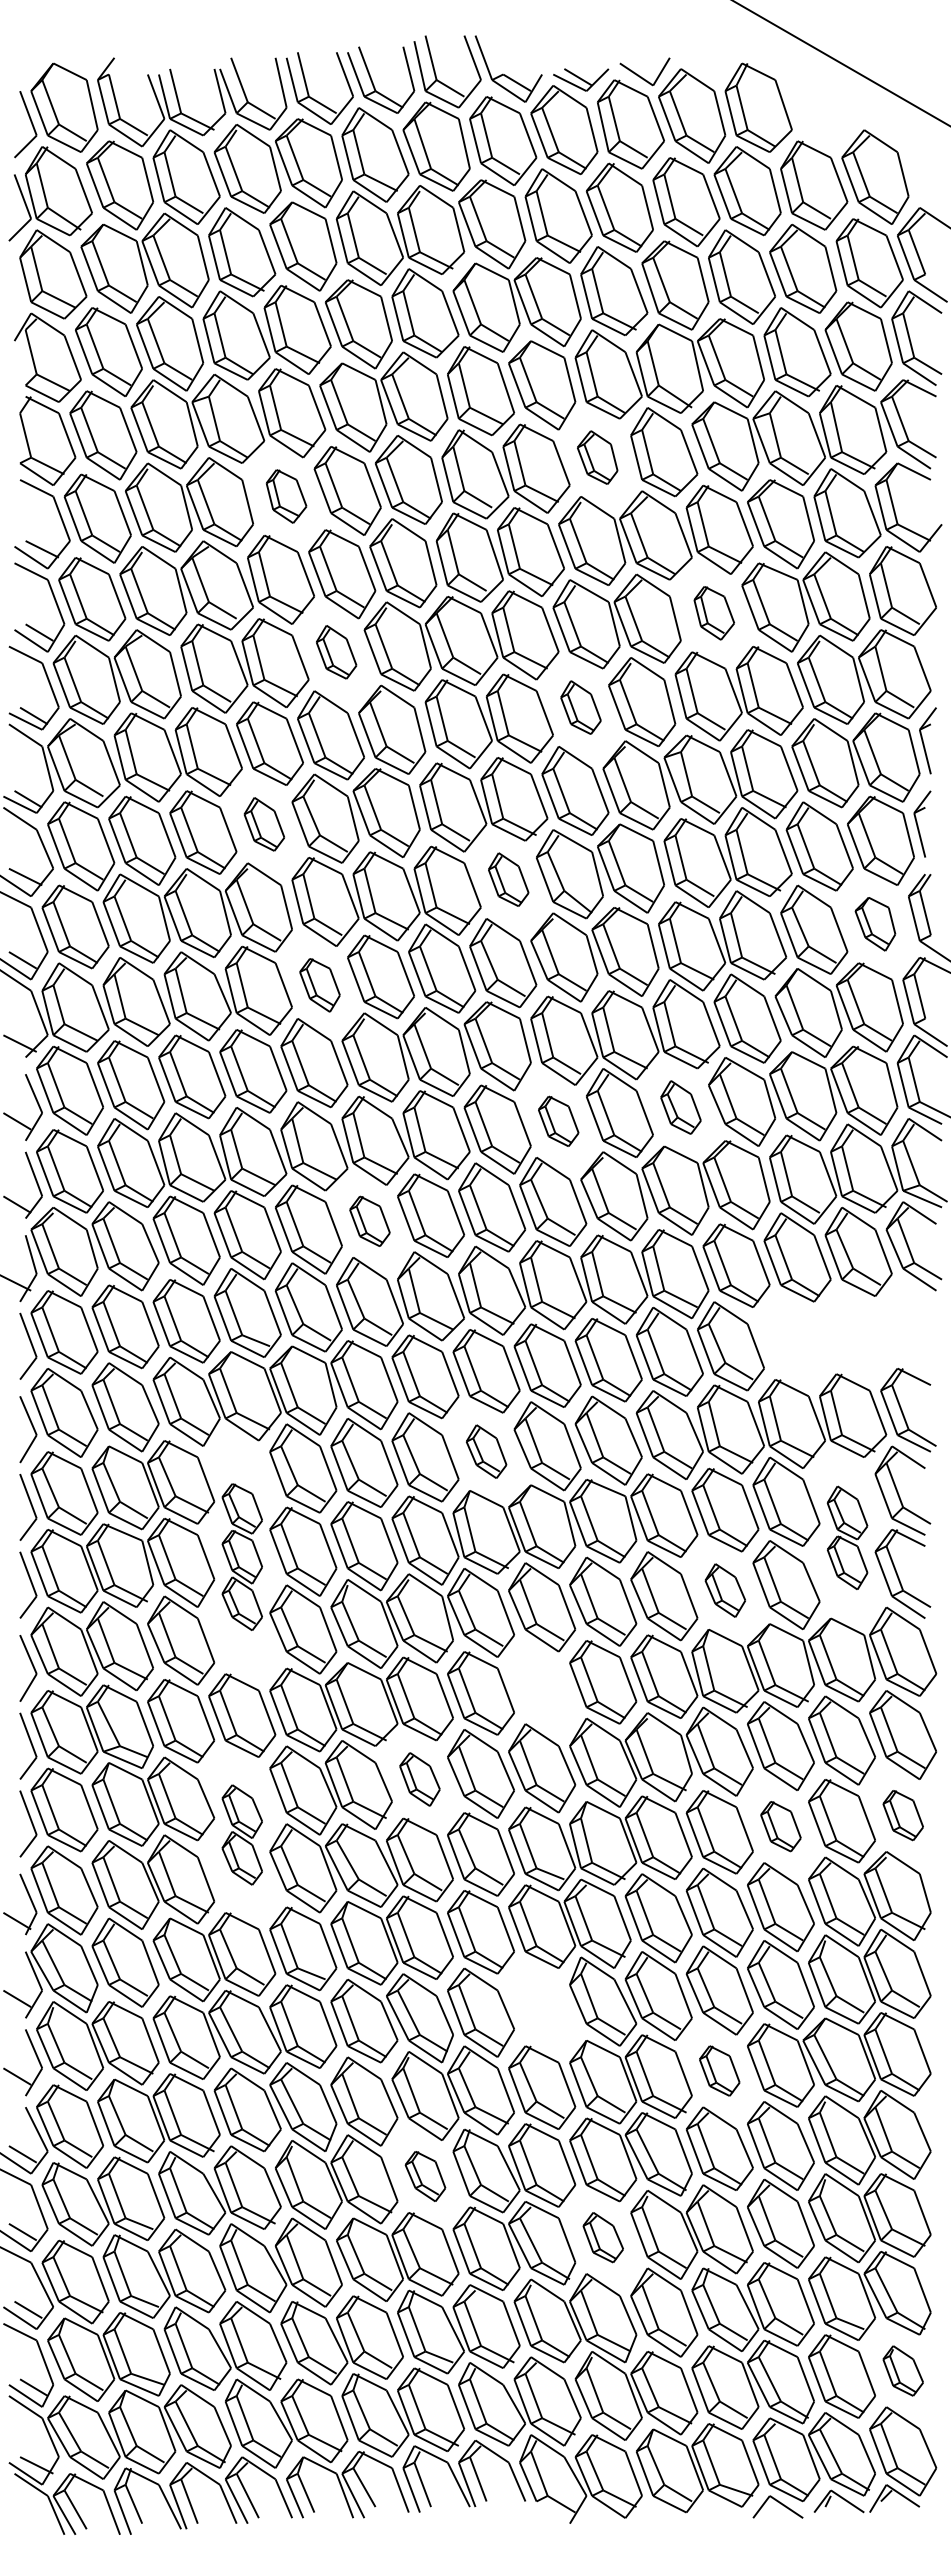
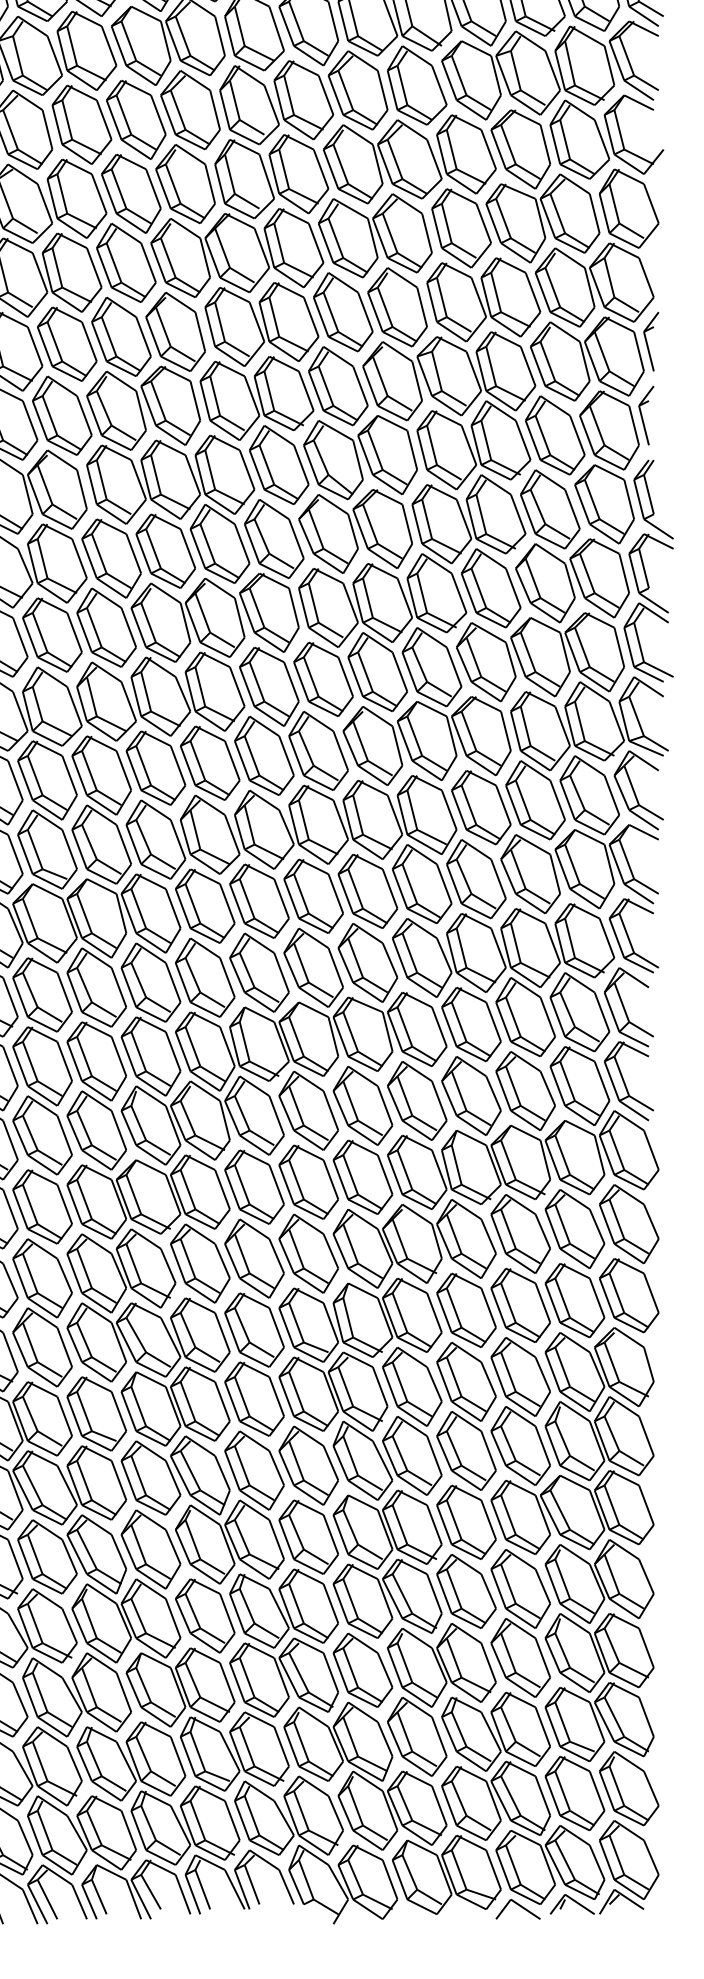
part: (597, 457) -> (357, 90), size x1.67
part: (286, 496) -> (81, 124), size x1.67
part: (714, 613) -> (461, 228), size x1.67
part: (336, 652) -> (126, 263), size x1.67
part: (580, 707) -> (342, 312), size x1.67
part: (264, 824) -> (62, 415), size x1.67
part: (508, 879) -> (278, 464), size x1.67
part: (875, 924) -> (604, 504), size x1.67
part: (319, 985) -> (111, 558), size x1.67
part: (680, 1107) -> (431, 667), size x1.67
part: (558, 1121) -> (323, 679), size x1.67
part: (369, 1221) -> (155, 768), size x1.67
part: (847, 1334) -> (579, 868), added
part: (486, 1451) -> (259, 972), size x1.67
part: (847, 1537) -> (579, 1048), size x1.67
part: (242, 1556) -> (42, 1065), size x1.67
part: (725, 1590) -> (471, 1095), size x1.67
part: (542, 1687) -> (309, 1181), added
part: (419, 1779) -> (199, 1263), size x1.67
part: (903, 1815) -> (629, 1295), size x1.67
part: (780, 1826) -> (520, 1305), size x1.67
part: (242, 1834) -> (42, 1312), size x1.67
part: (542, 2007) -> (309, 1465), added
part: (719, 2070) -> (466, 1521), size x1.67
part: (425, 2176) -> (205, 1615), size x1.67
part: (603, 2237) -> (363, 1670), size x1.67
part: (903, 2370) -> (629, 1788), size x1.67

